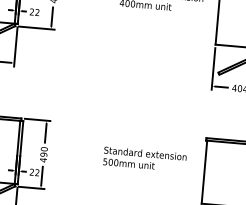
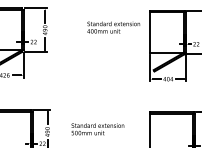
text: (144, 159) -> (97, 129), moved

